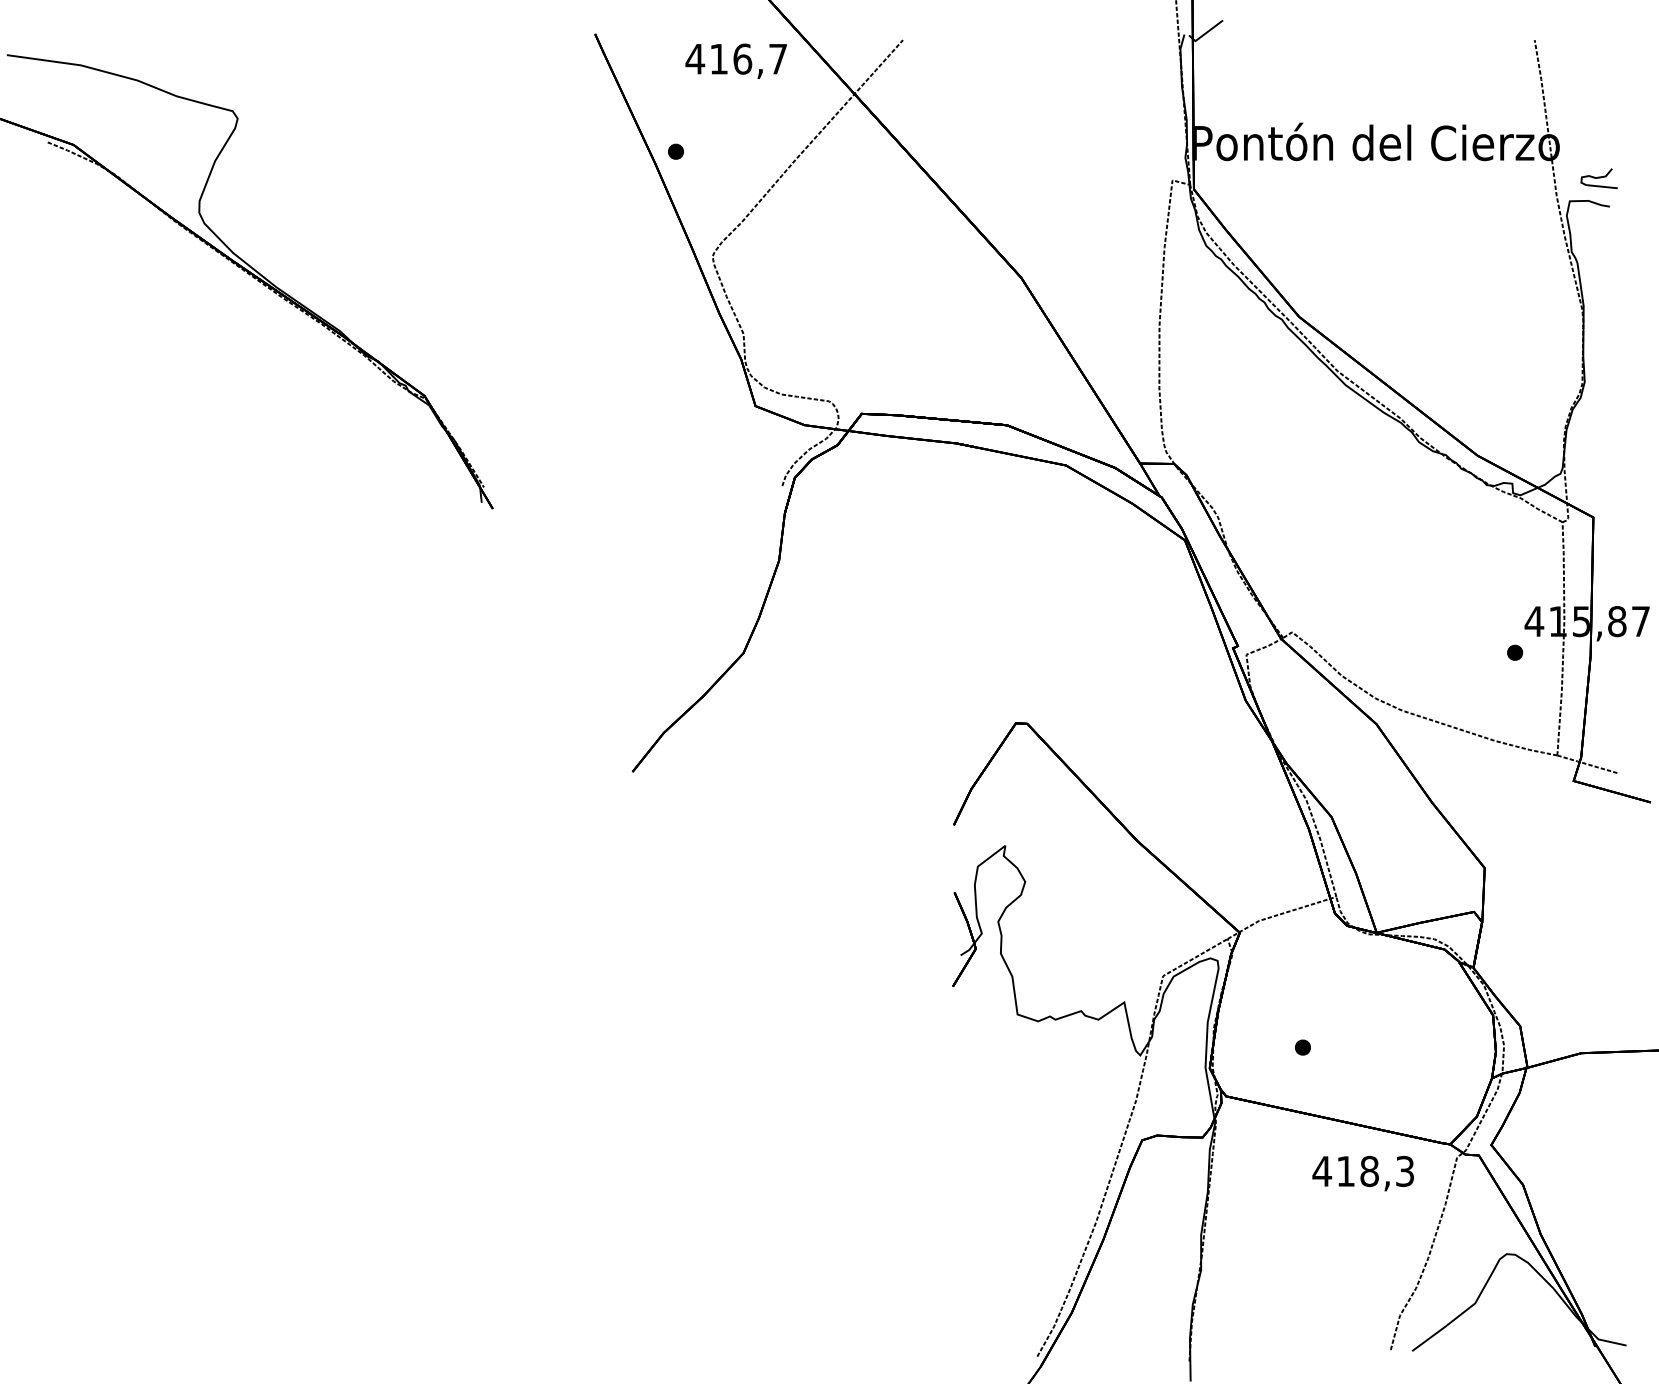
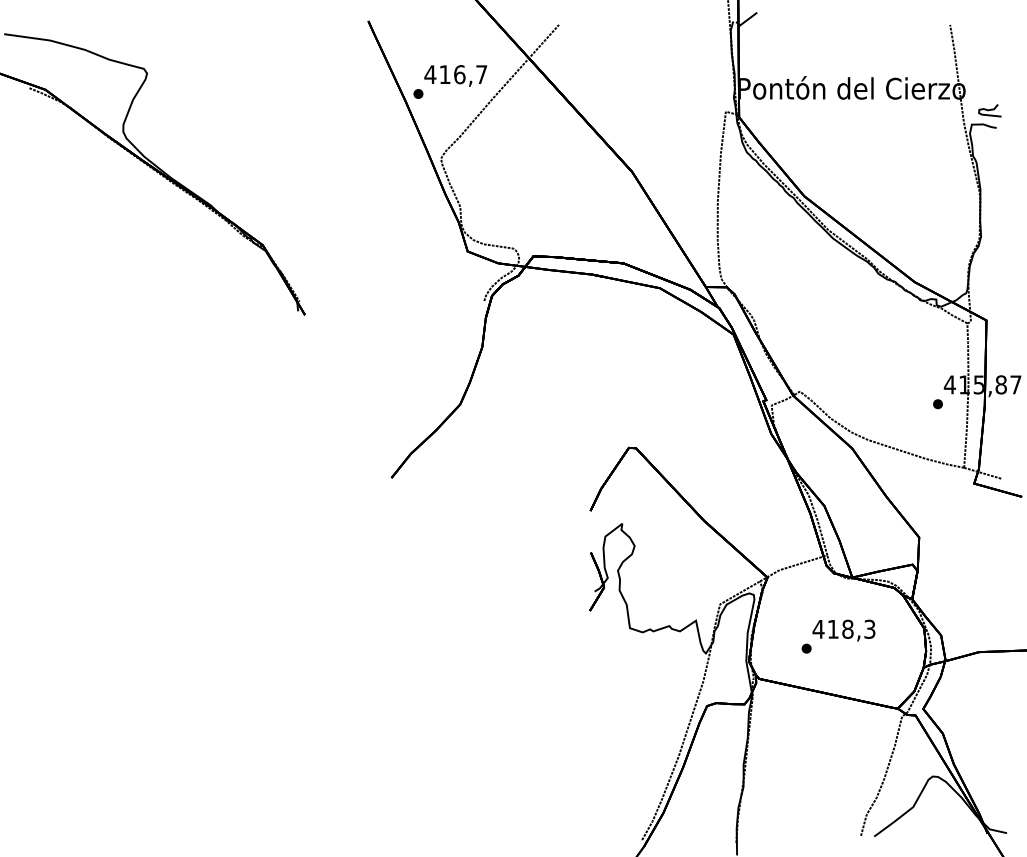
text: (735, 60) -> (455, 75), moved
text: (1362, 1173) -> (843, 630), moved

